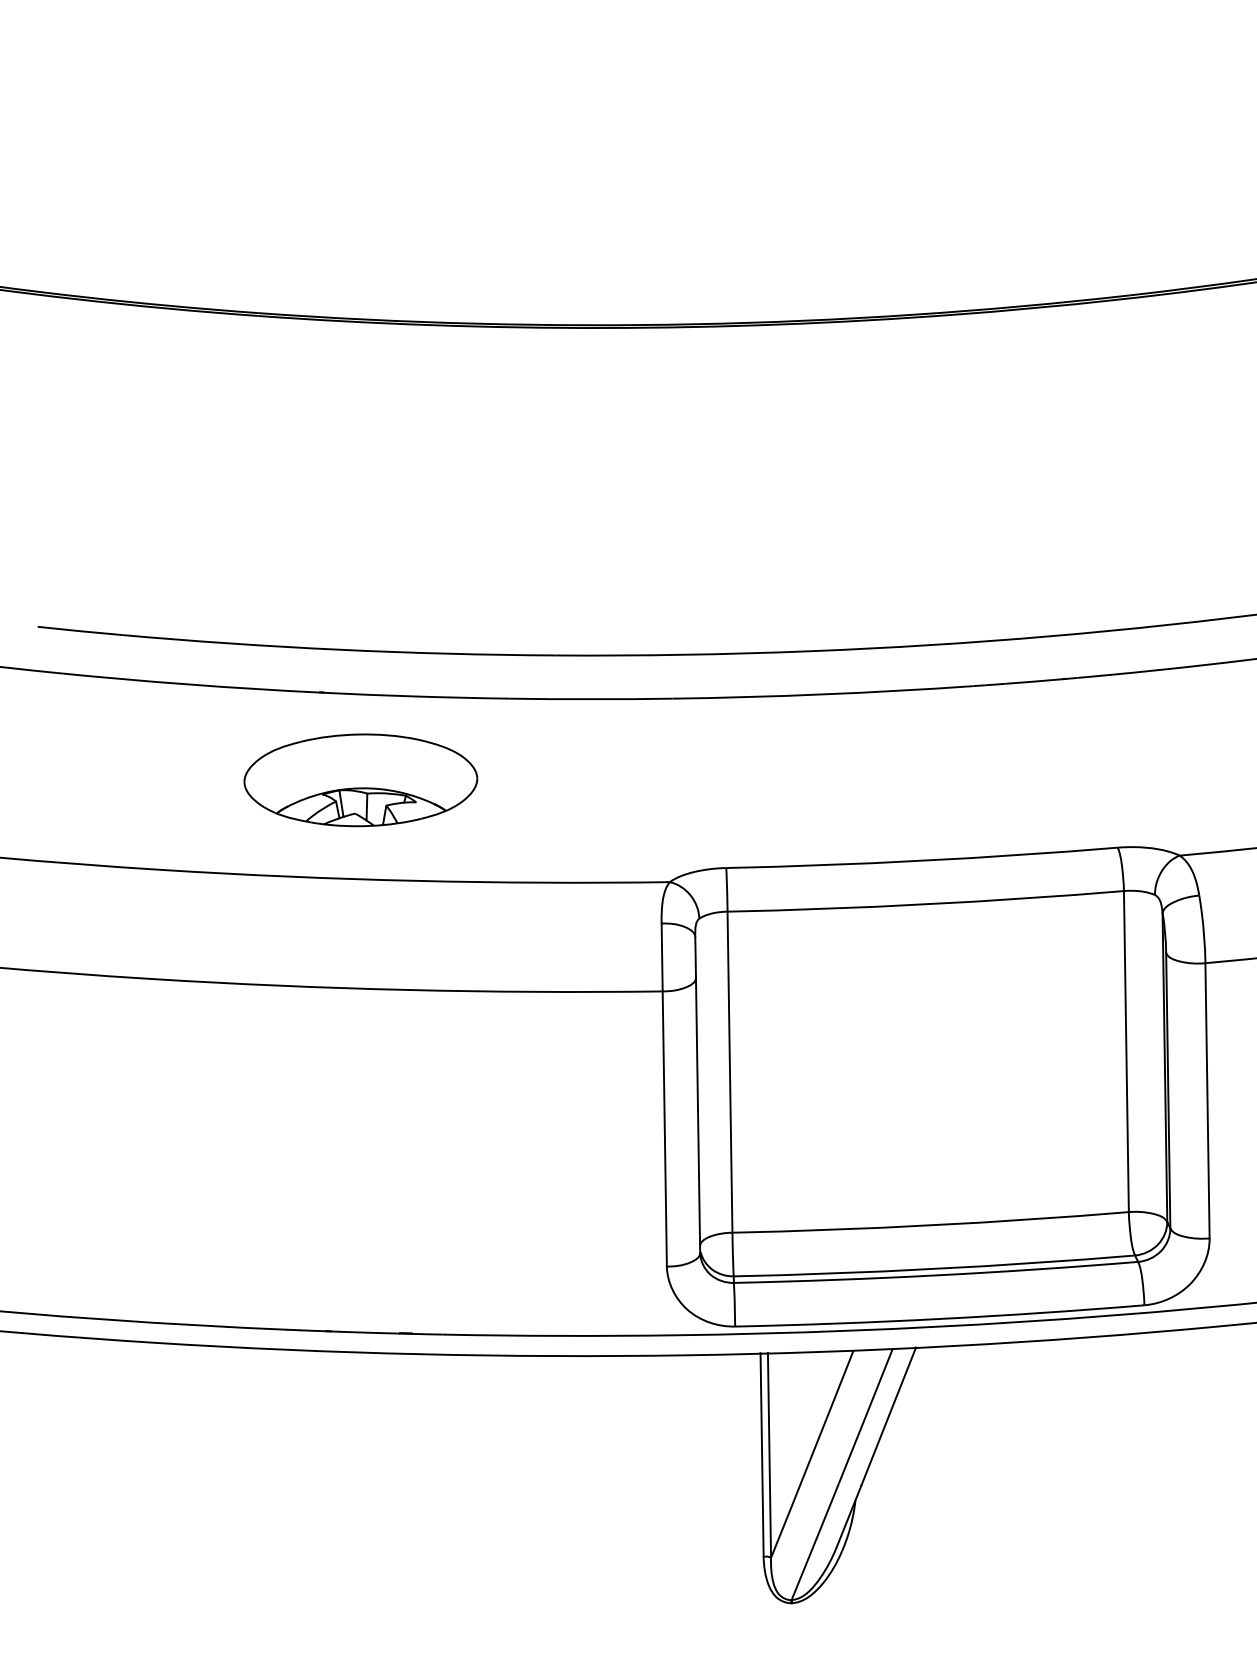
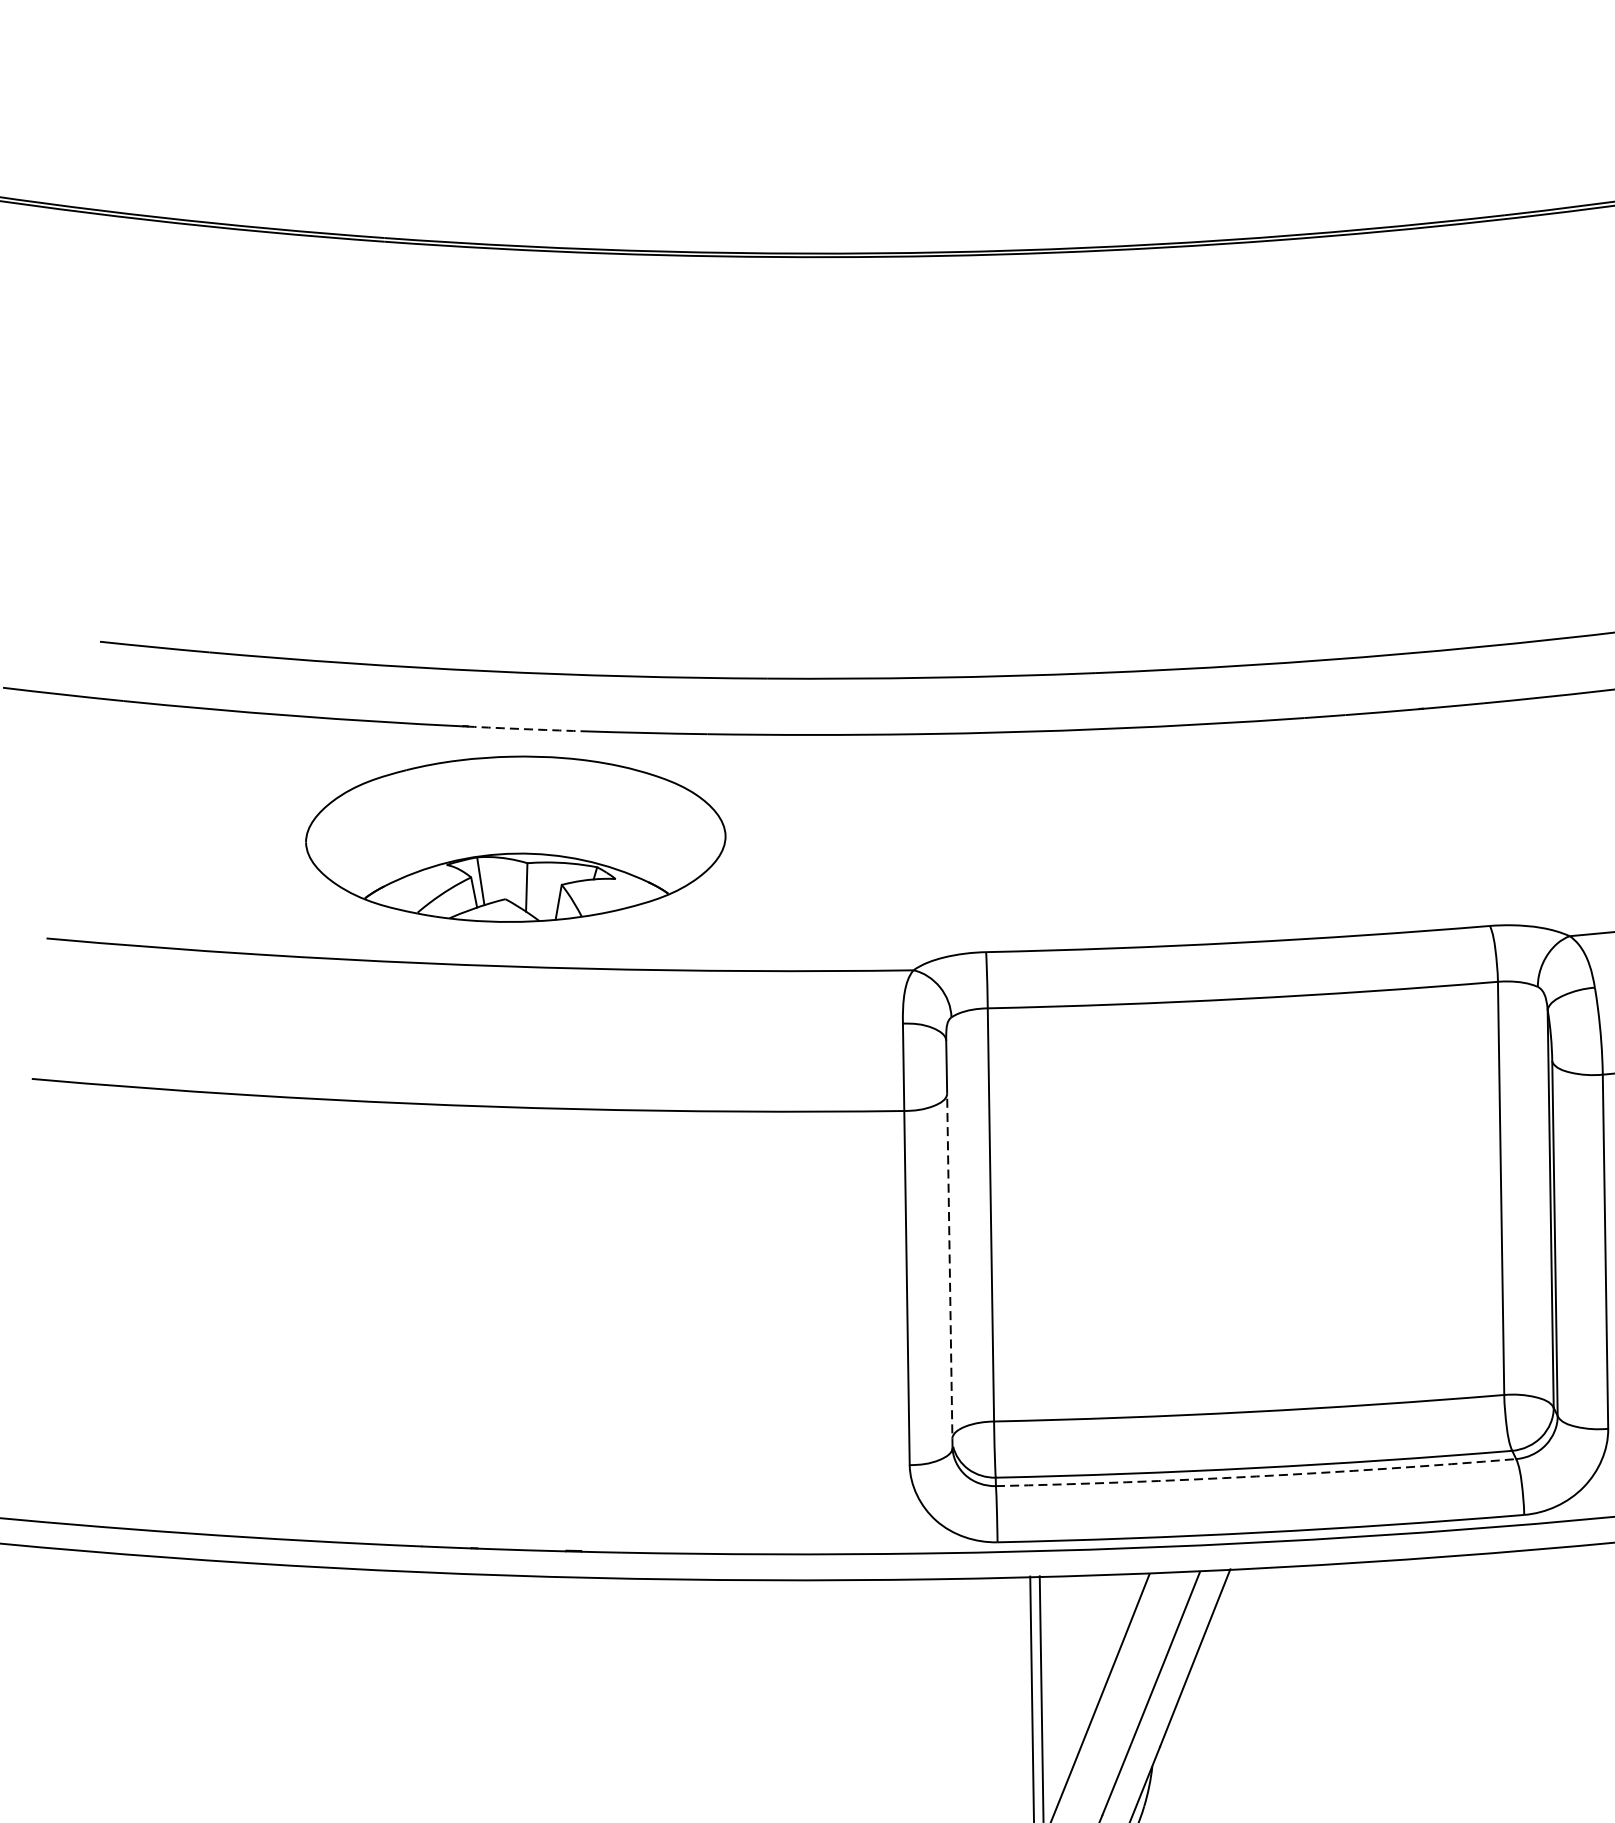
arc: (367, 694) -> (524, 728), solid -> dashed
part: (360, 780) -> (515, 839), size x1.4
line: (698, 1115) -> (950, 1270), solid -> dashed
arc: (936, 1275) -> (1256, 1476), solid -> dashed

